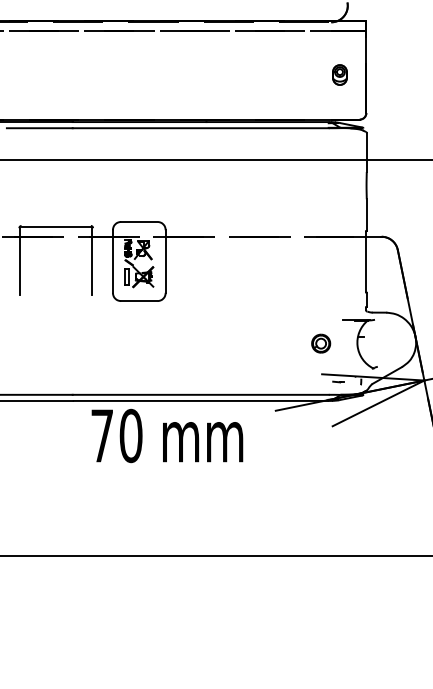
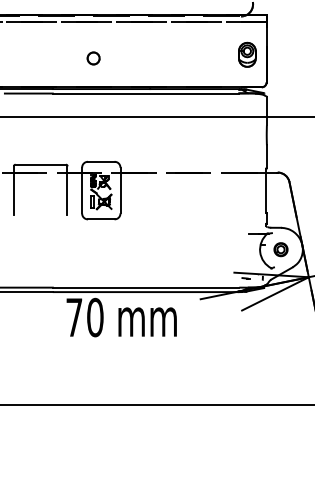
part: (339, 74) -> (247, 54), size x1.67
part: (128, 79) -> (93, 58), added
part: (321, 343) -> (281, 249), moved

